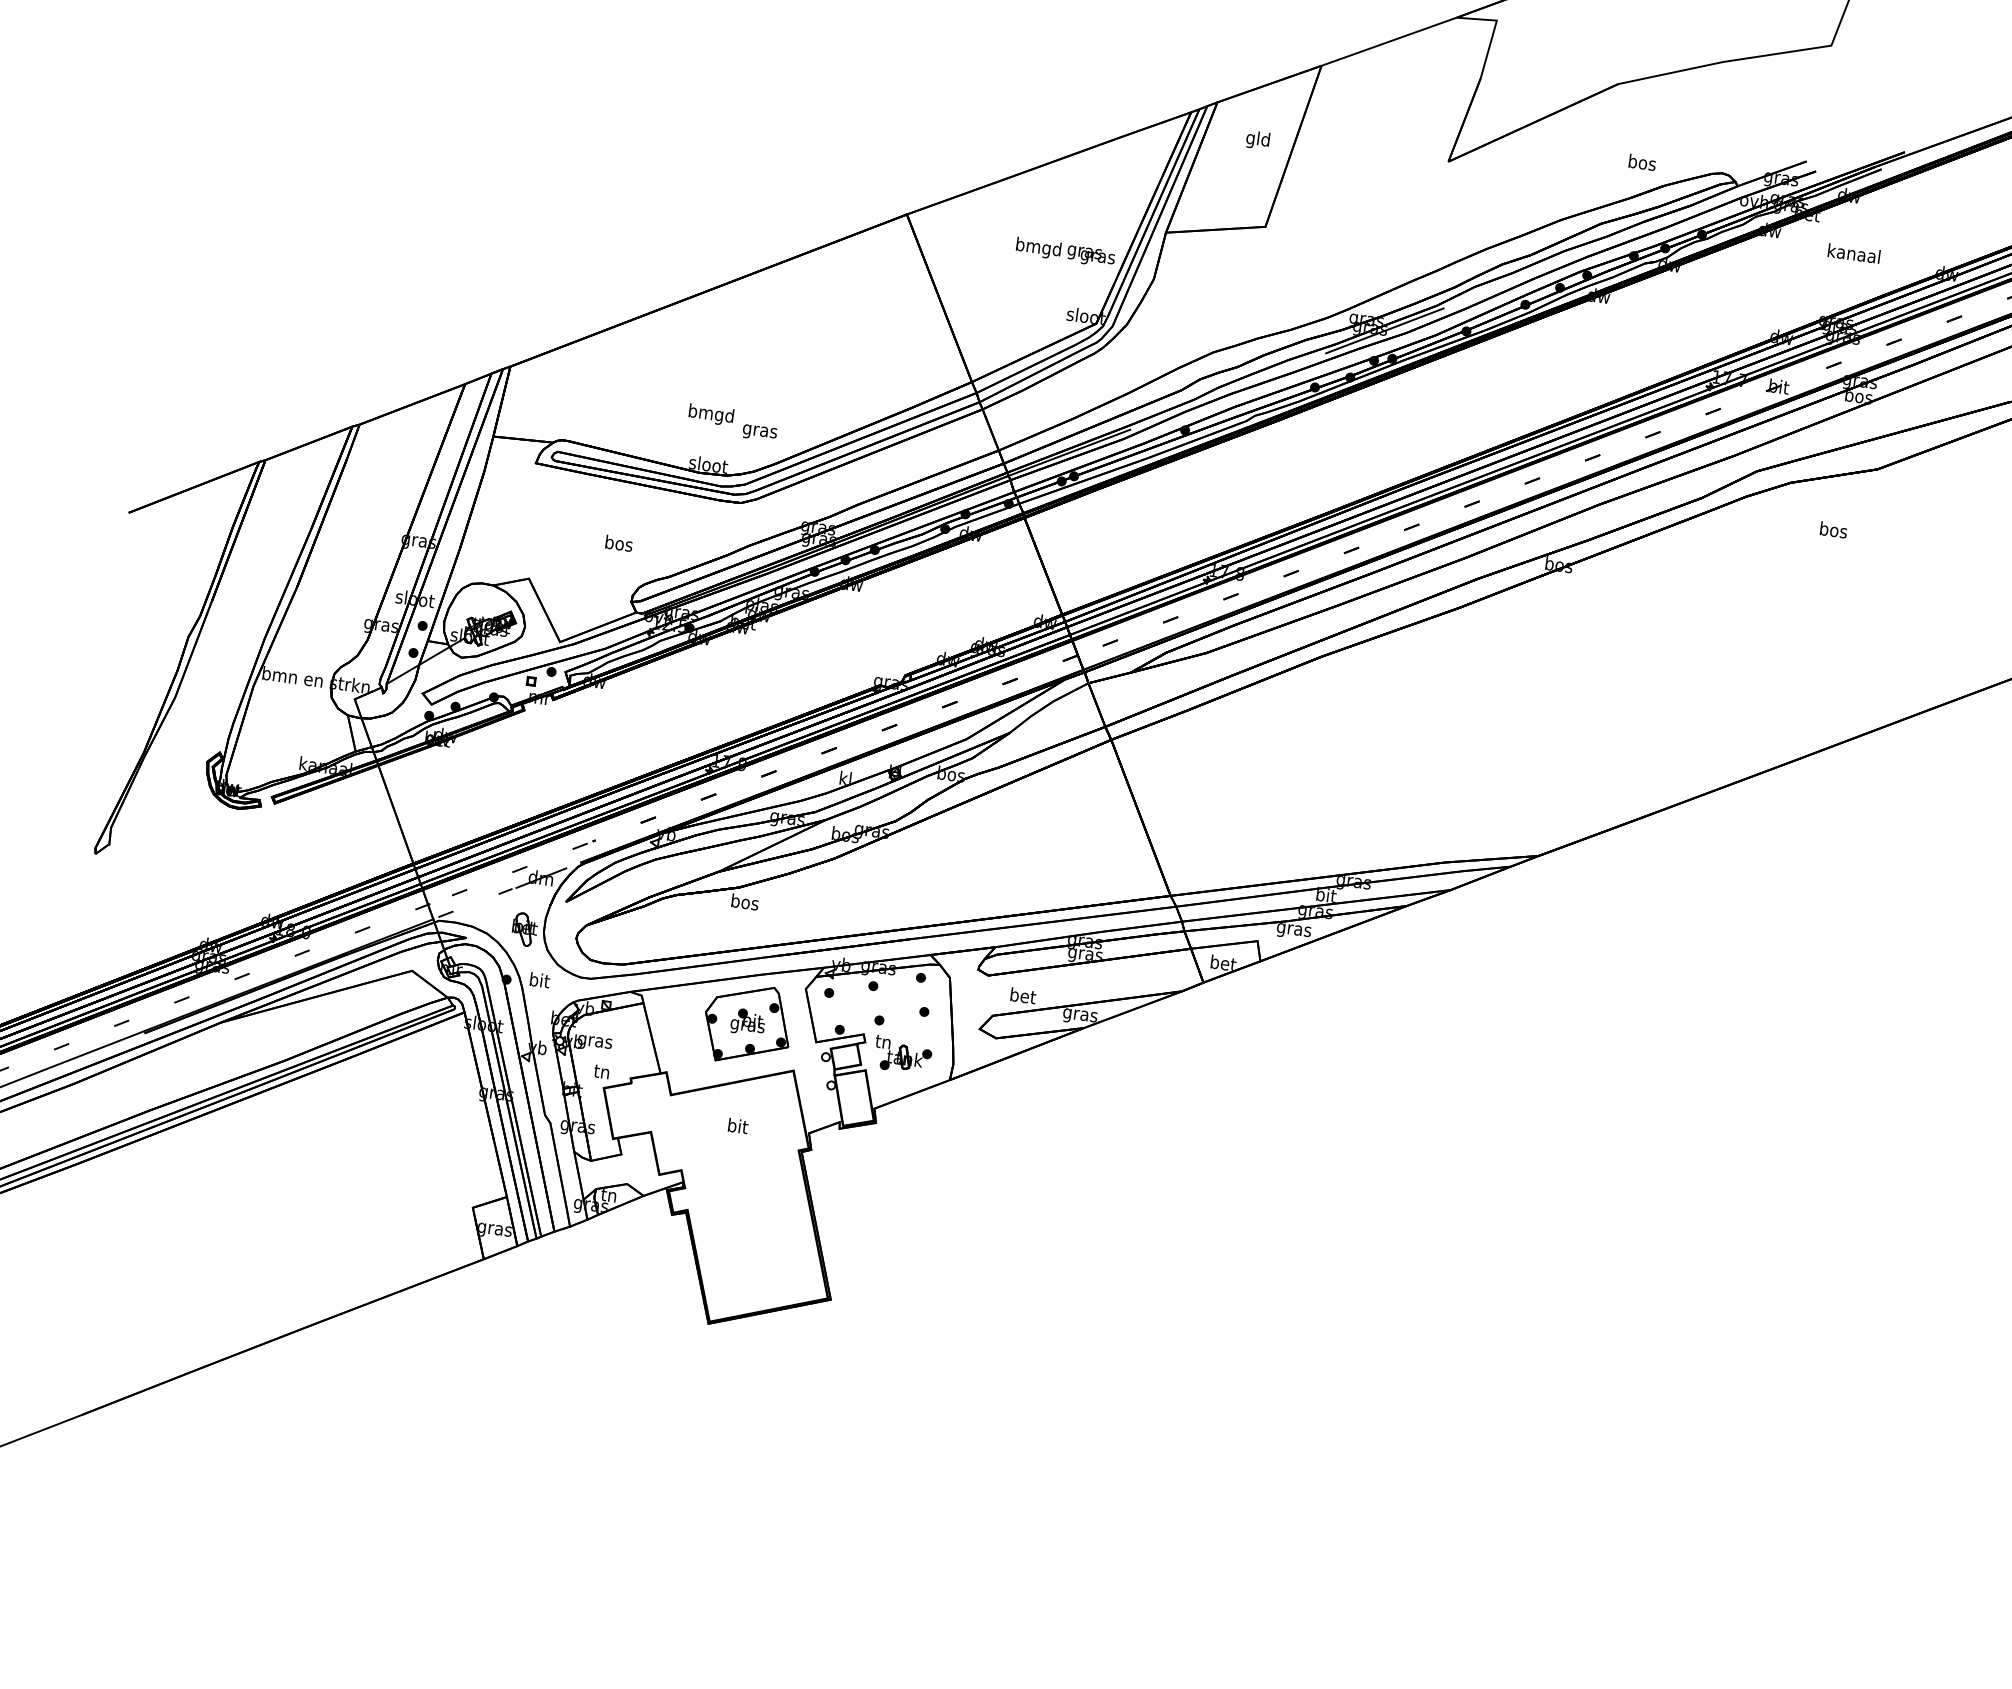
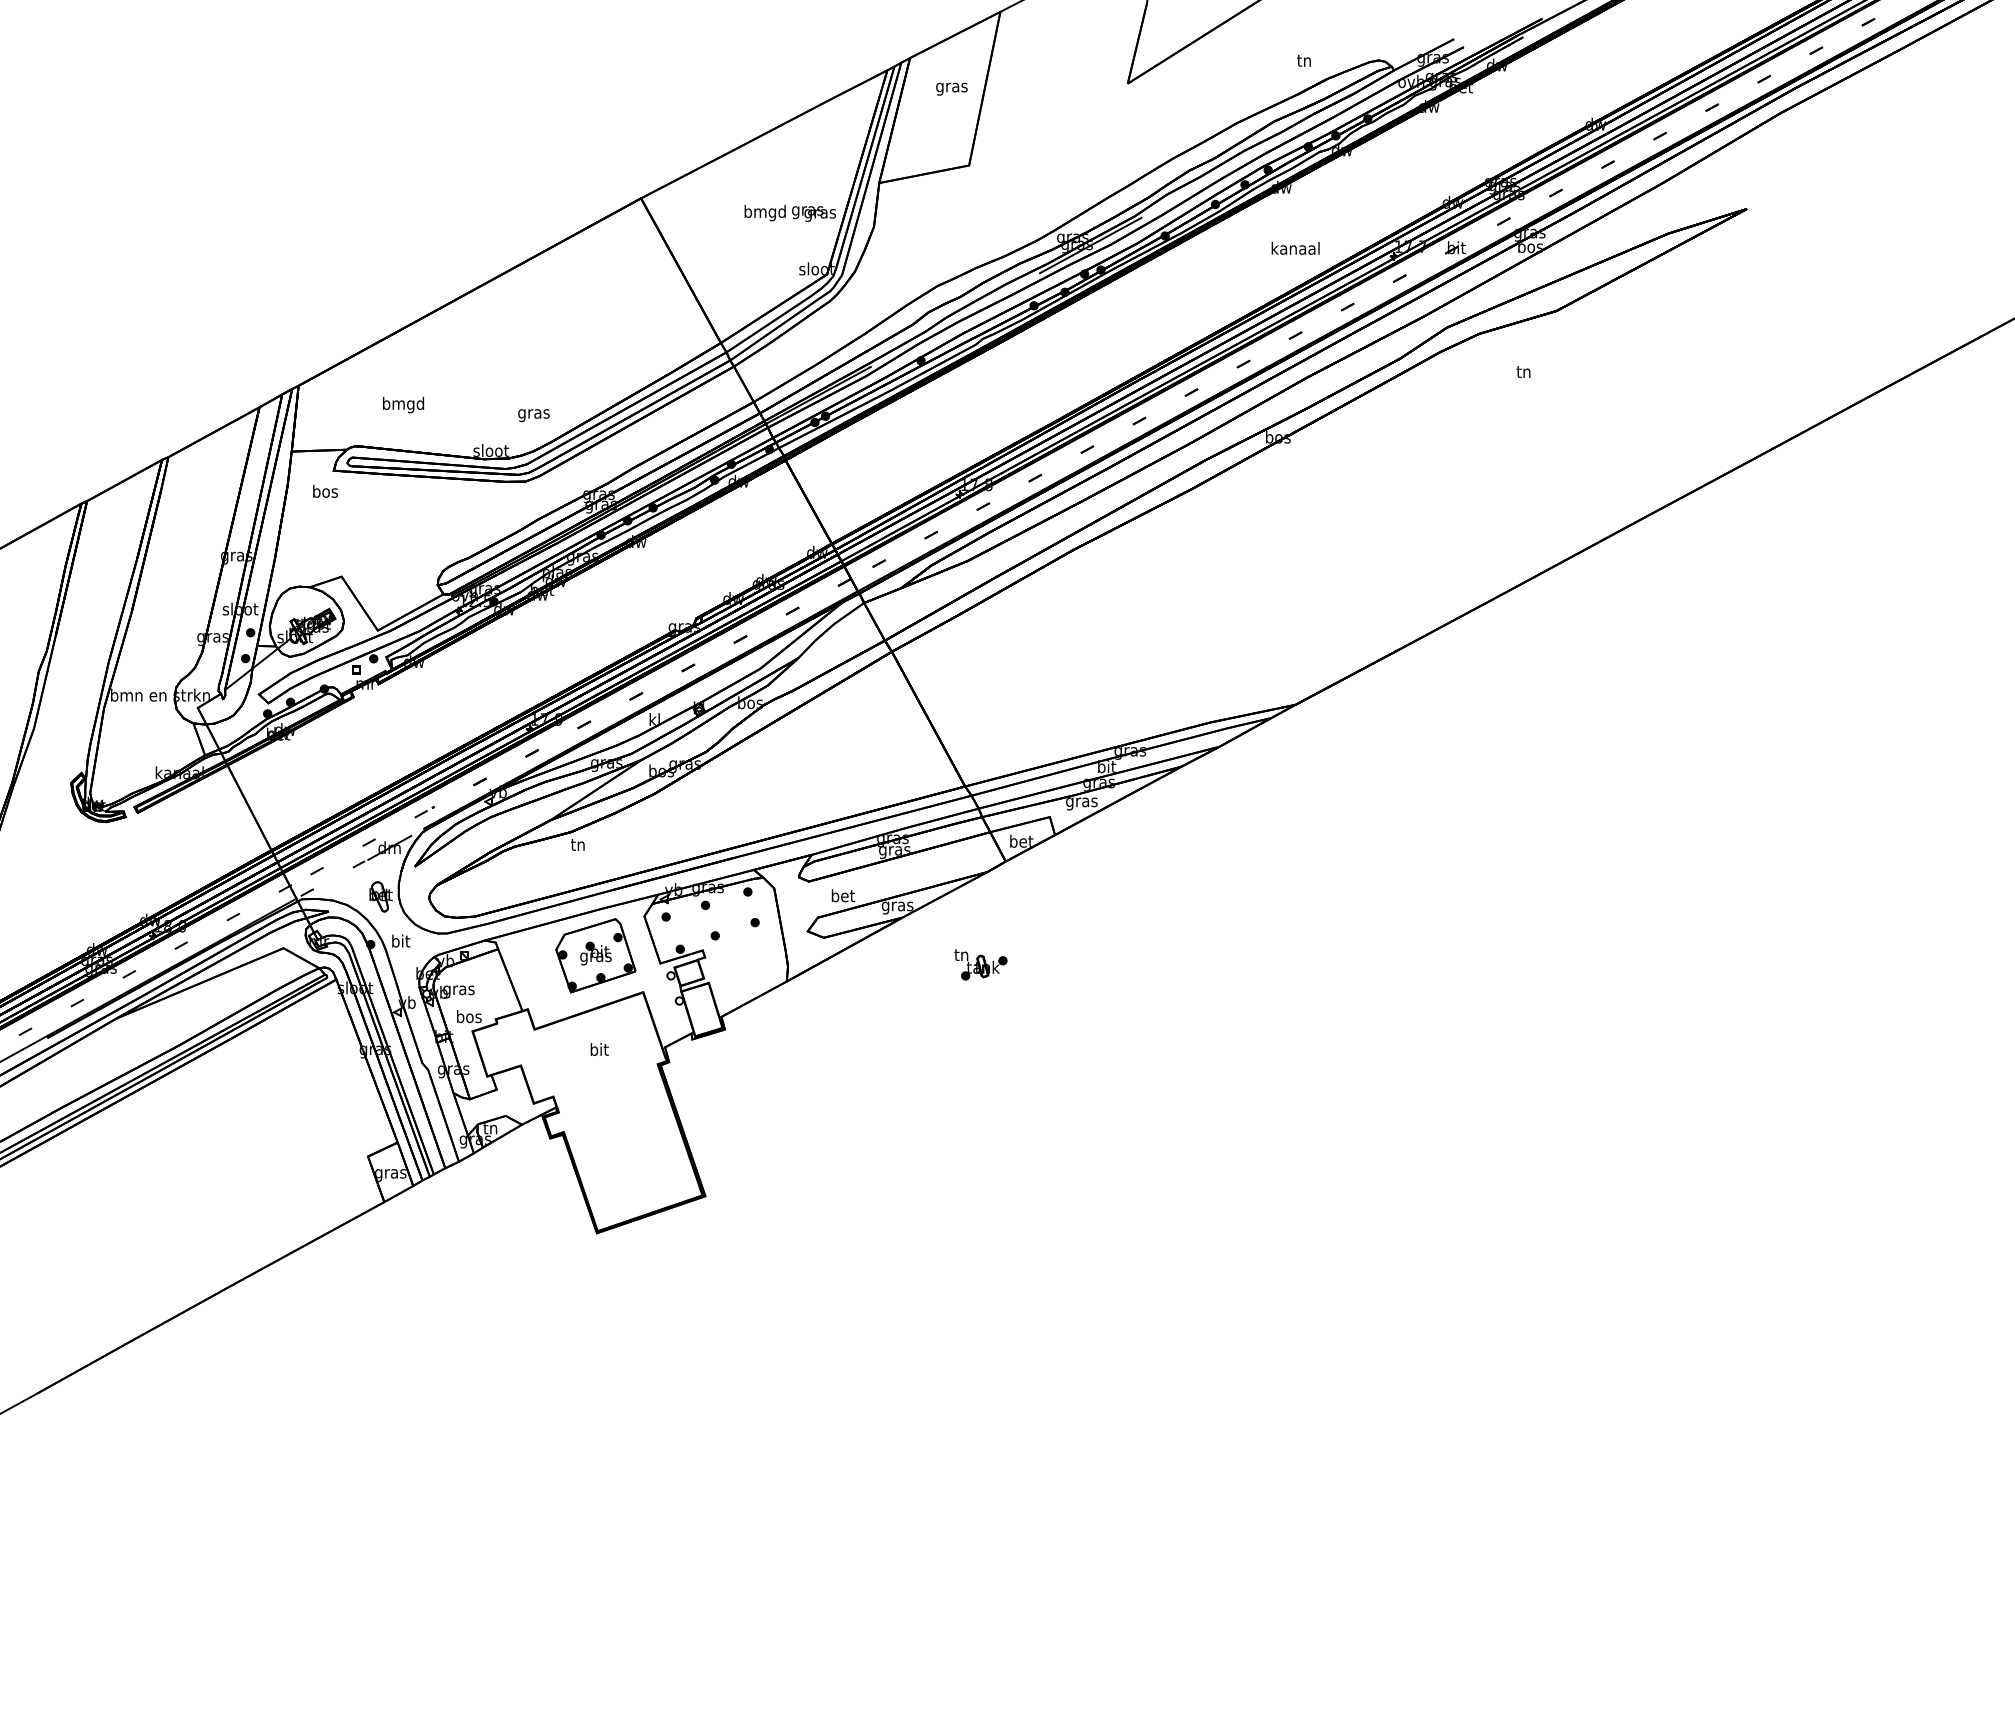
text: (1257, 140) -> (951, 87), gld -> gras
text: (1642, 162) -> (1304, 60), bos -> tn
text: (1854, 252) -> (1295, 247), moved
text: (711, 415) -> (403, 405), moved
text: (1833, 529) -> (1523, 371), bos -> tn
text: (619, 543) -> (325, 491), moved
text: (745, 901) -> (578, 844), bos -> tn
part: (902, 1054) -> (980, 964), moved
text: (602, 1071) -> (469, 1016), tn -> bos

